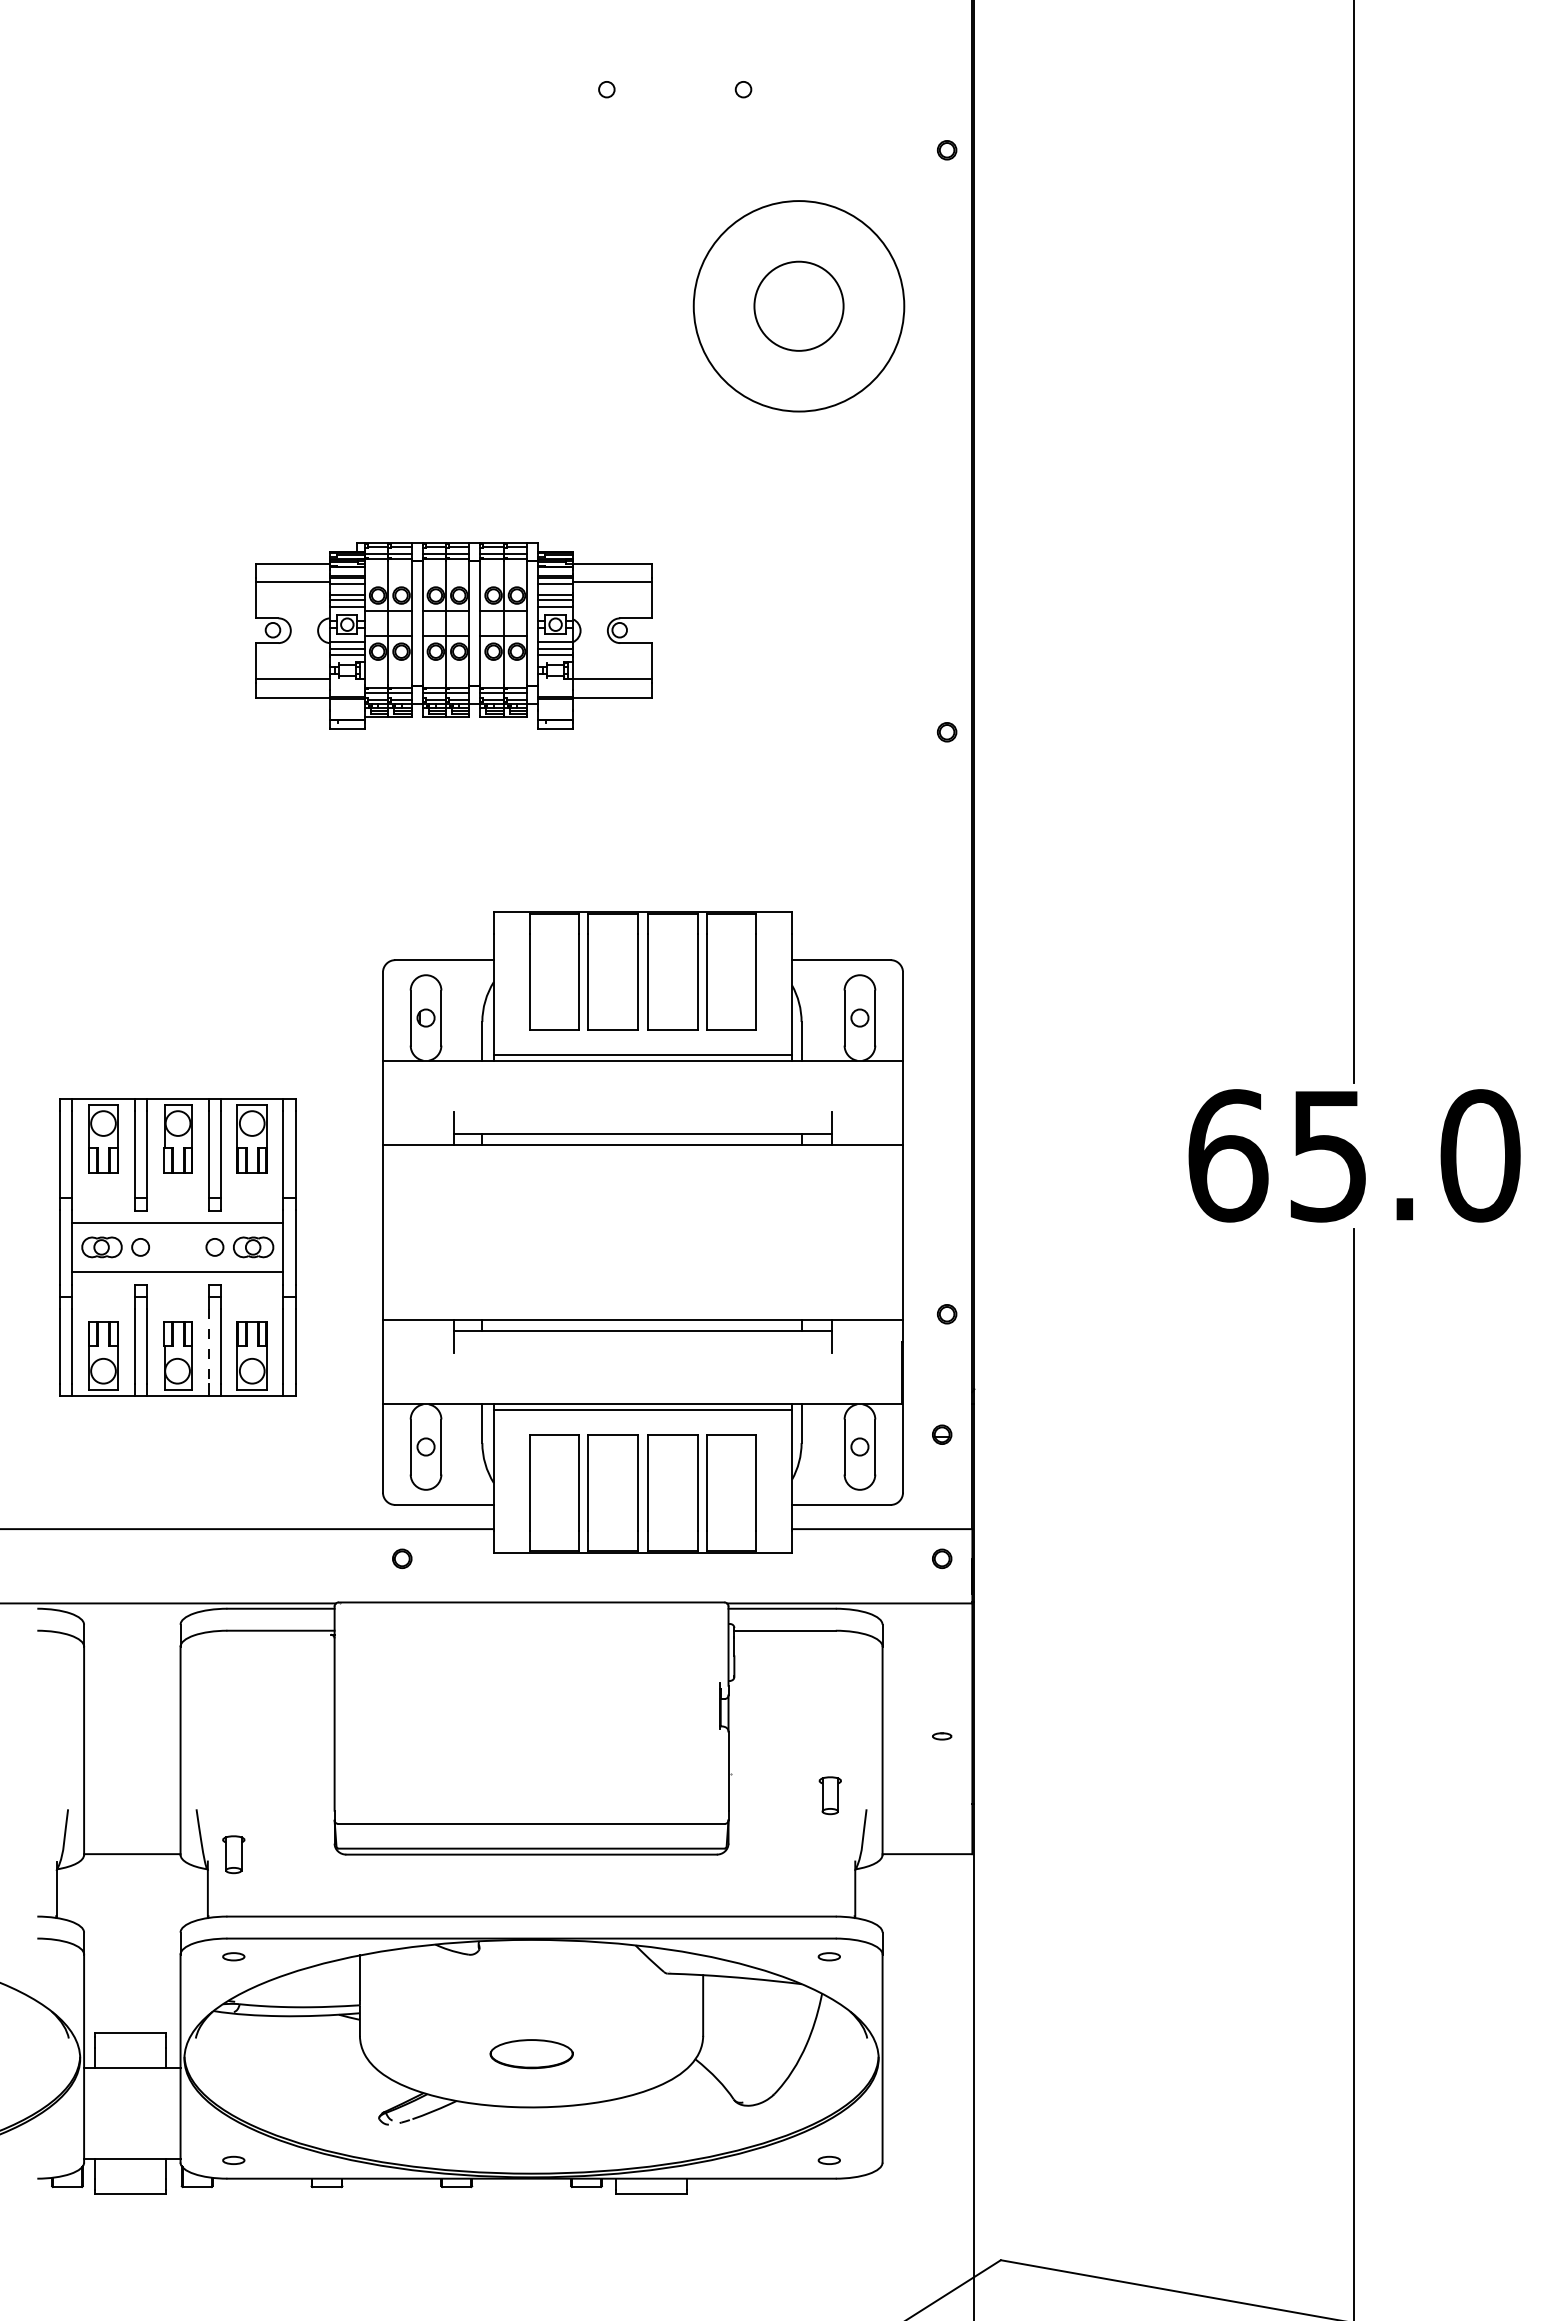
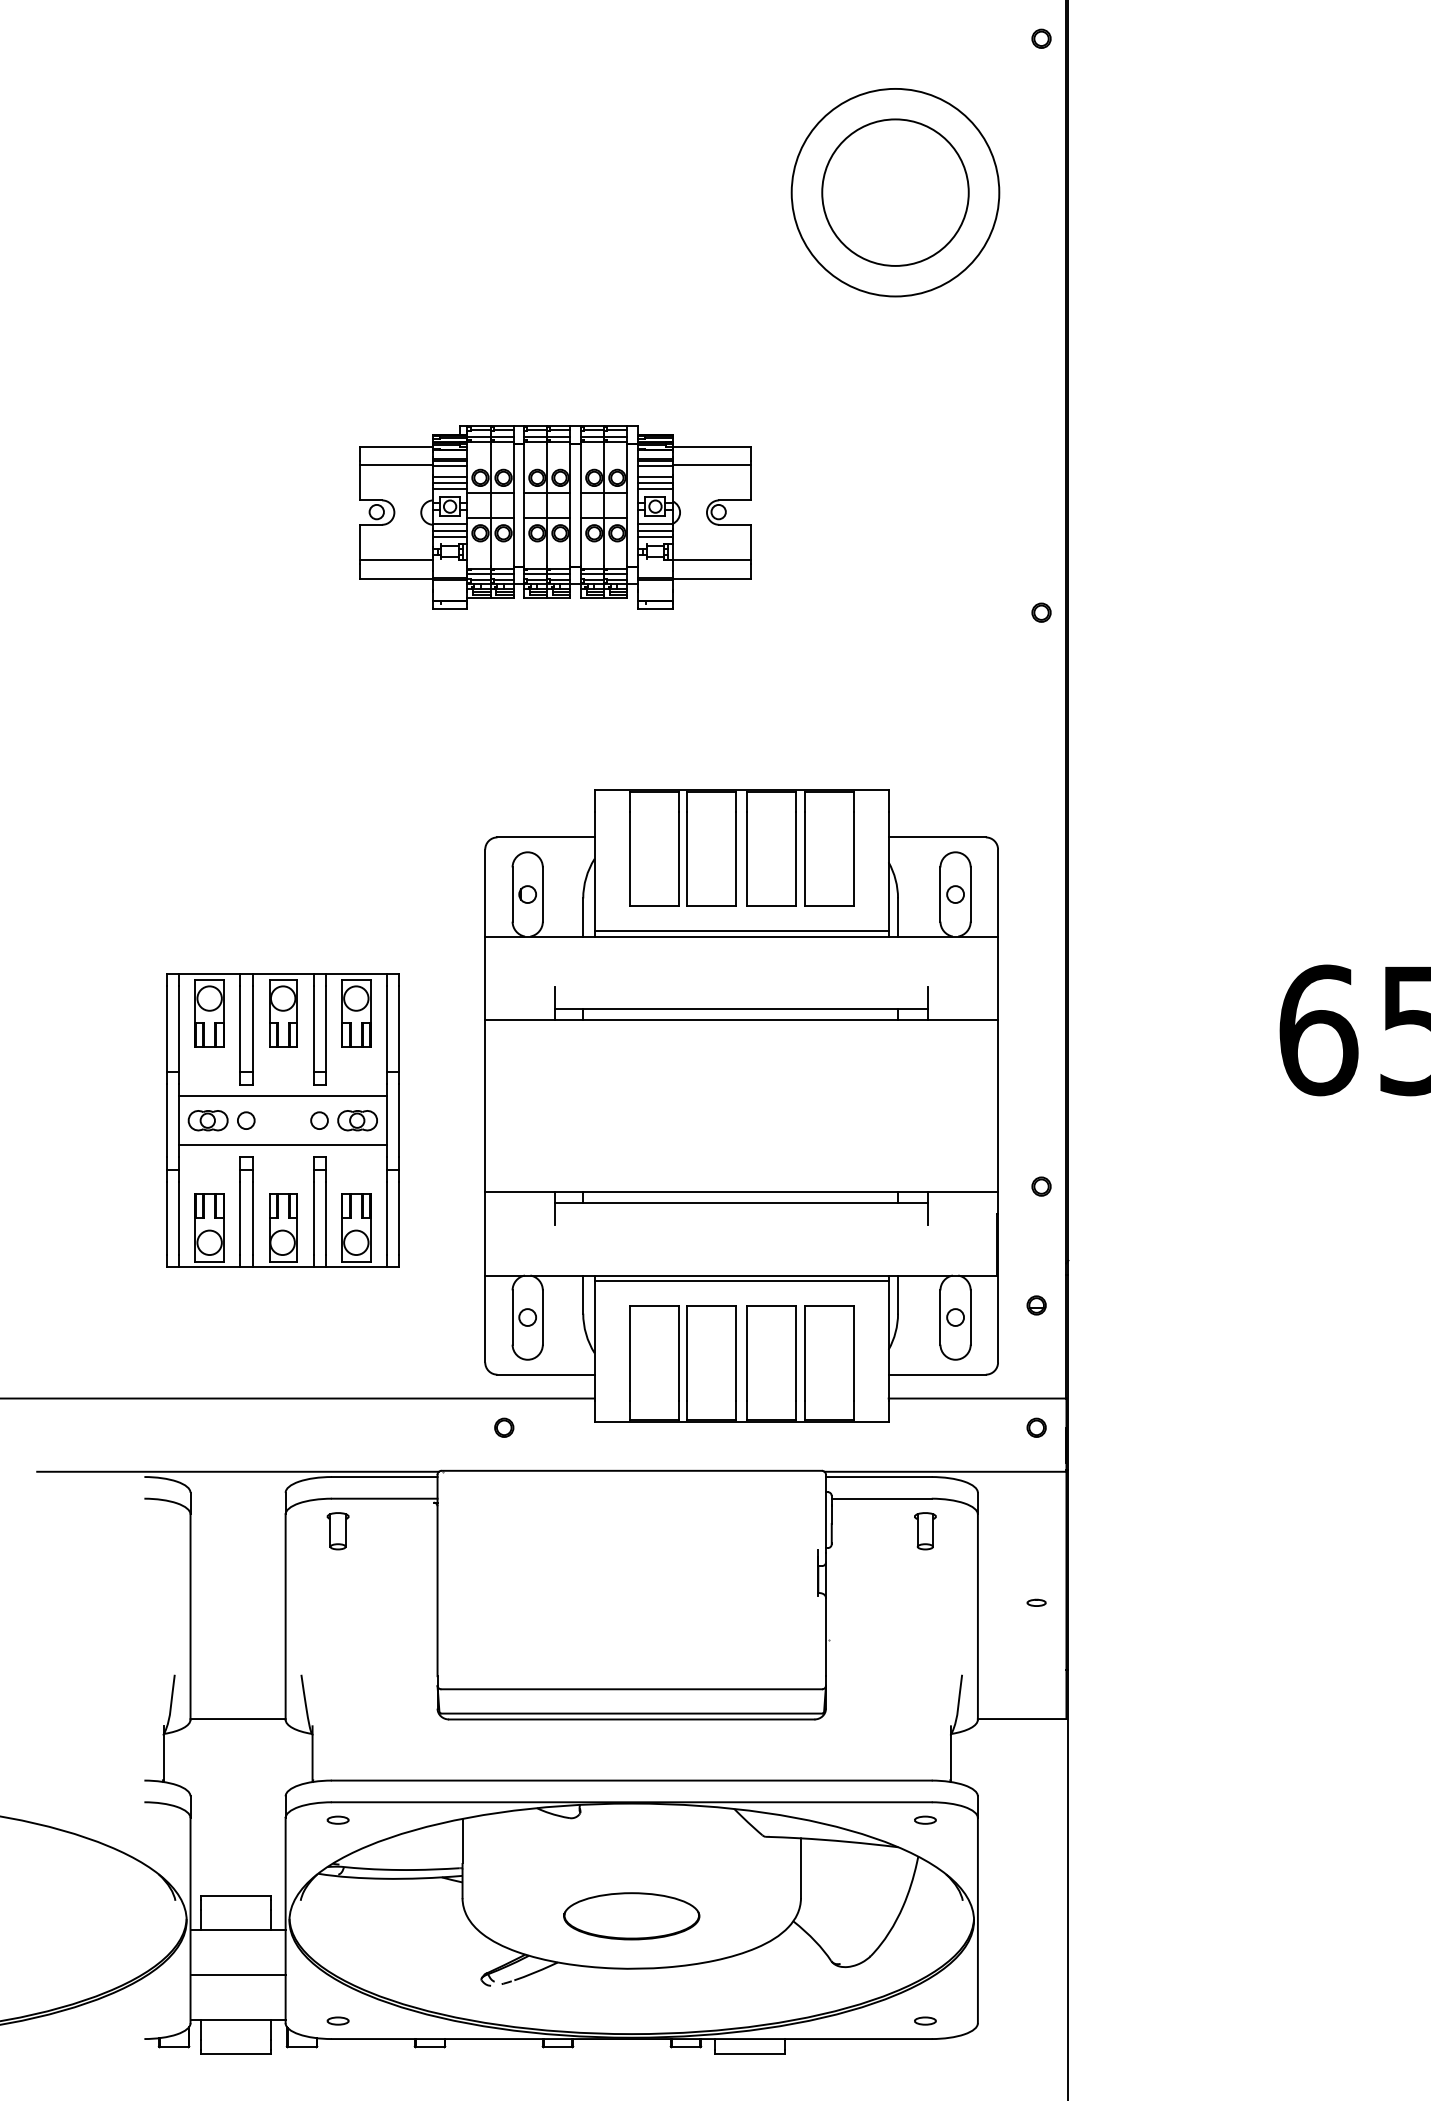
circle: (798, 306) -> (894, 192), size x1.67
line: (208, 1346) -> (313, 1218), dashed -> solid
part: (829, 1795) -> (924, 1531), moved
part: (233, 1854) -> (337, 1531), moved
part: (531, 2053) -> (631, 1915), size x1.67
line: (132, 2113) -> (238, 1974), added

